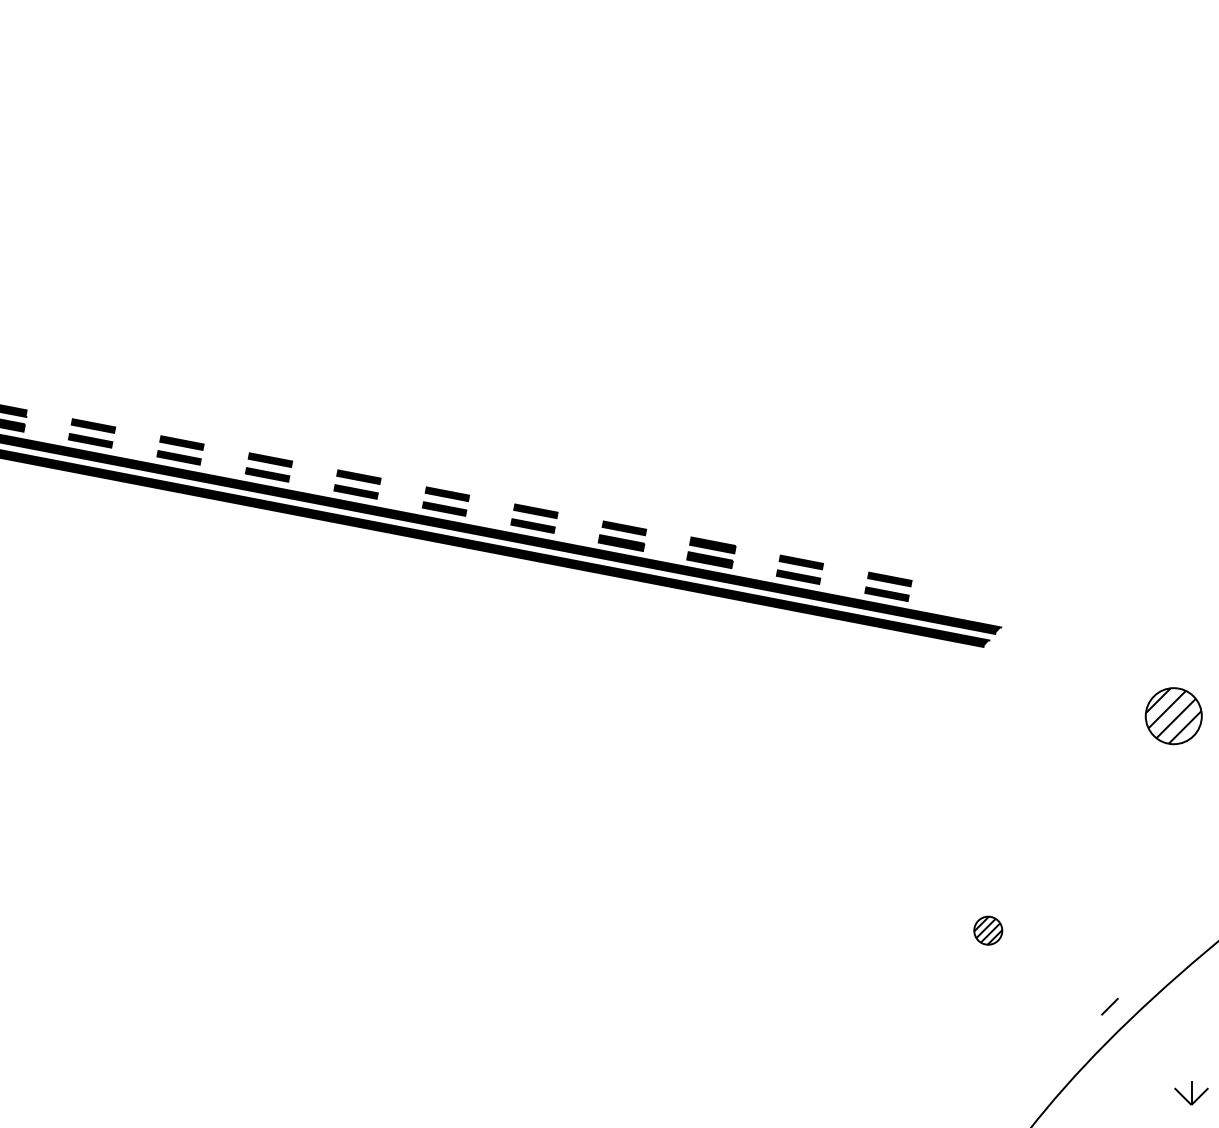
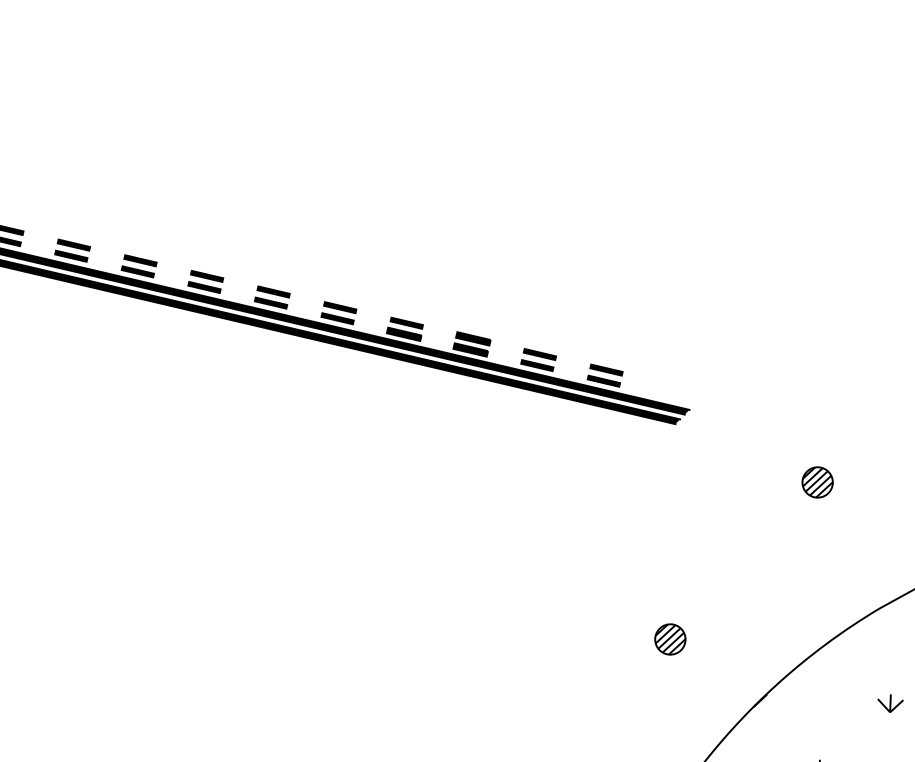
part: (1173, 716) -> (817, 482), size x0.71
part: (988, 930) -> (670, 639), size x1.43

